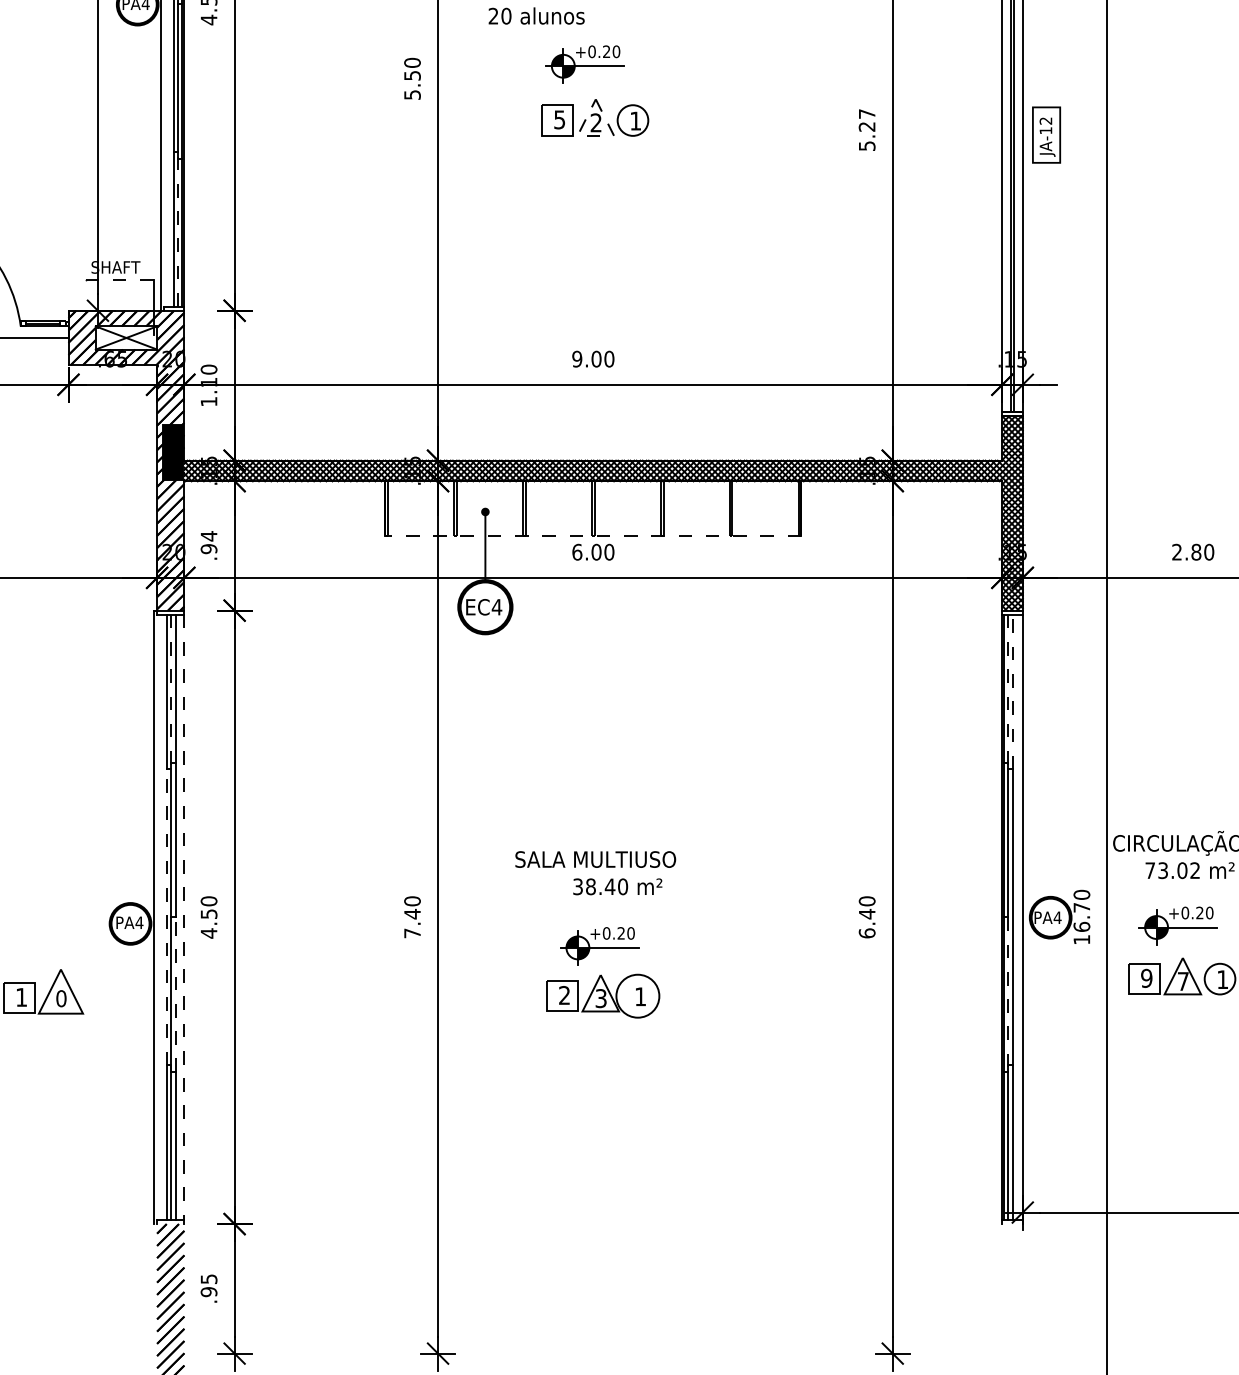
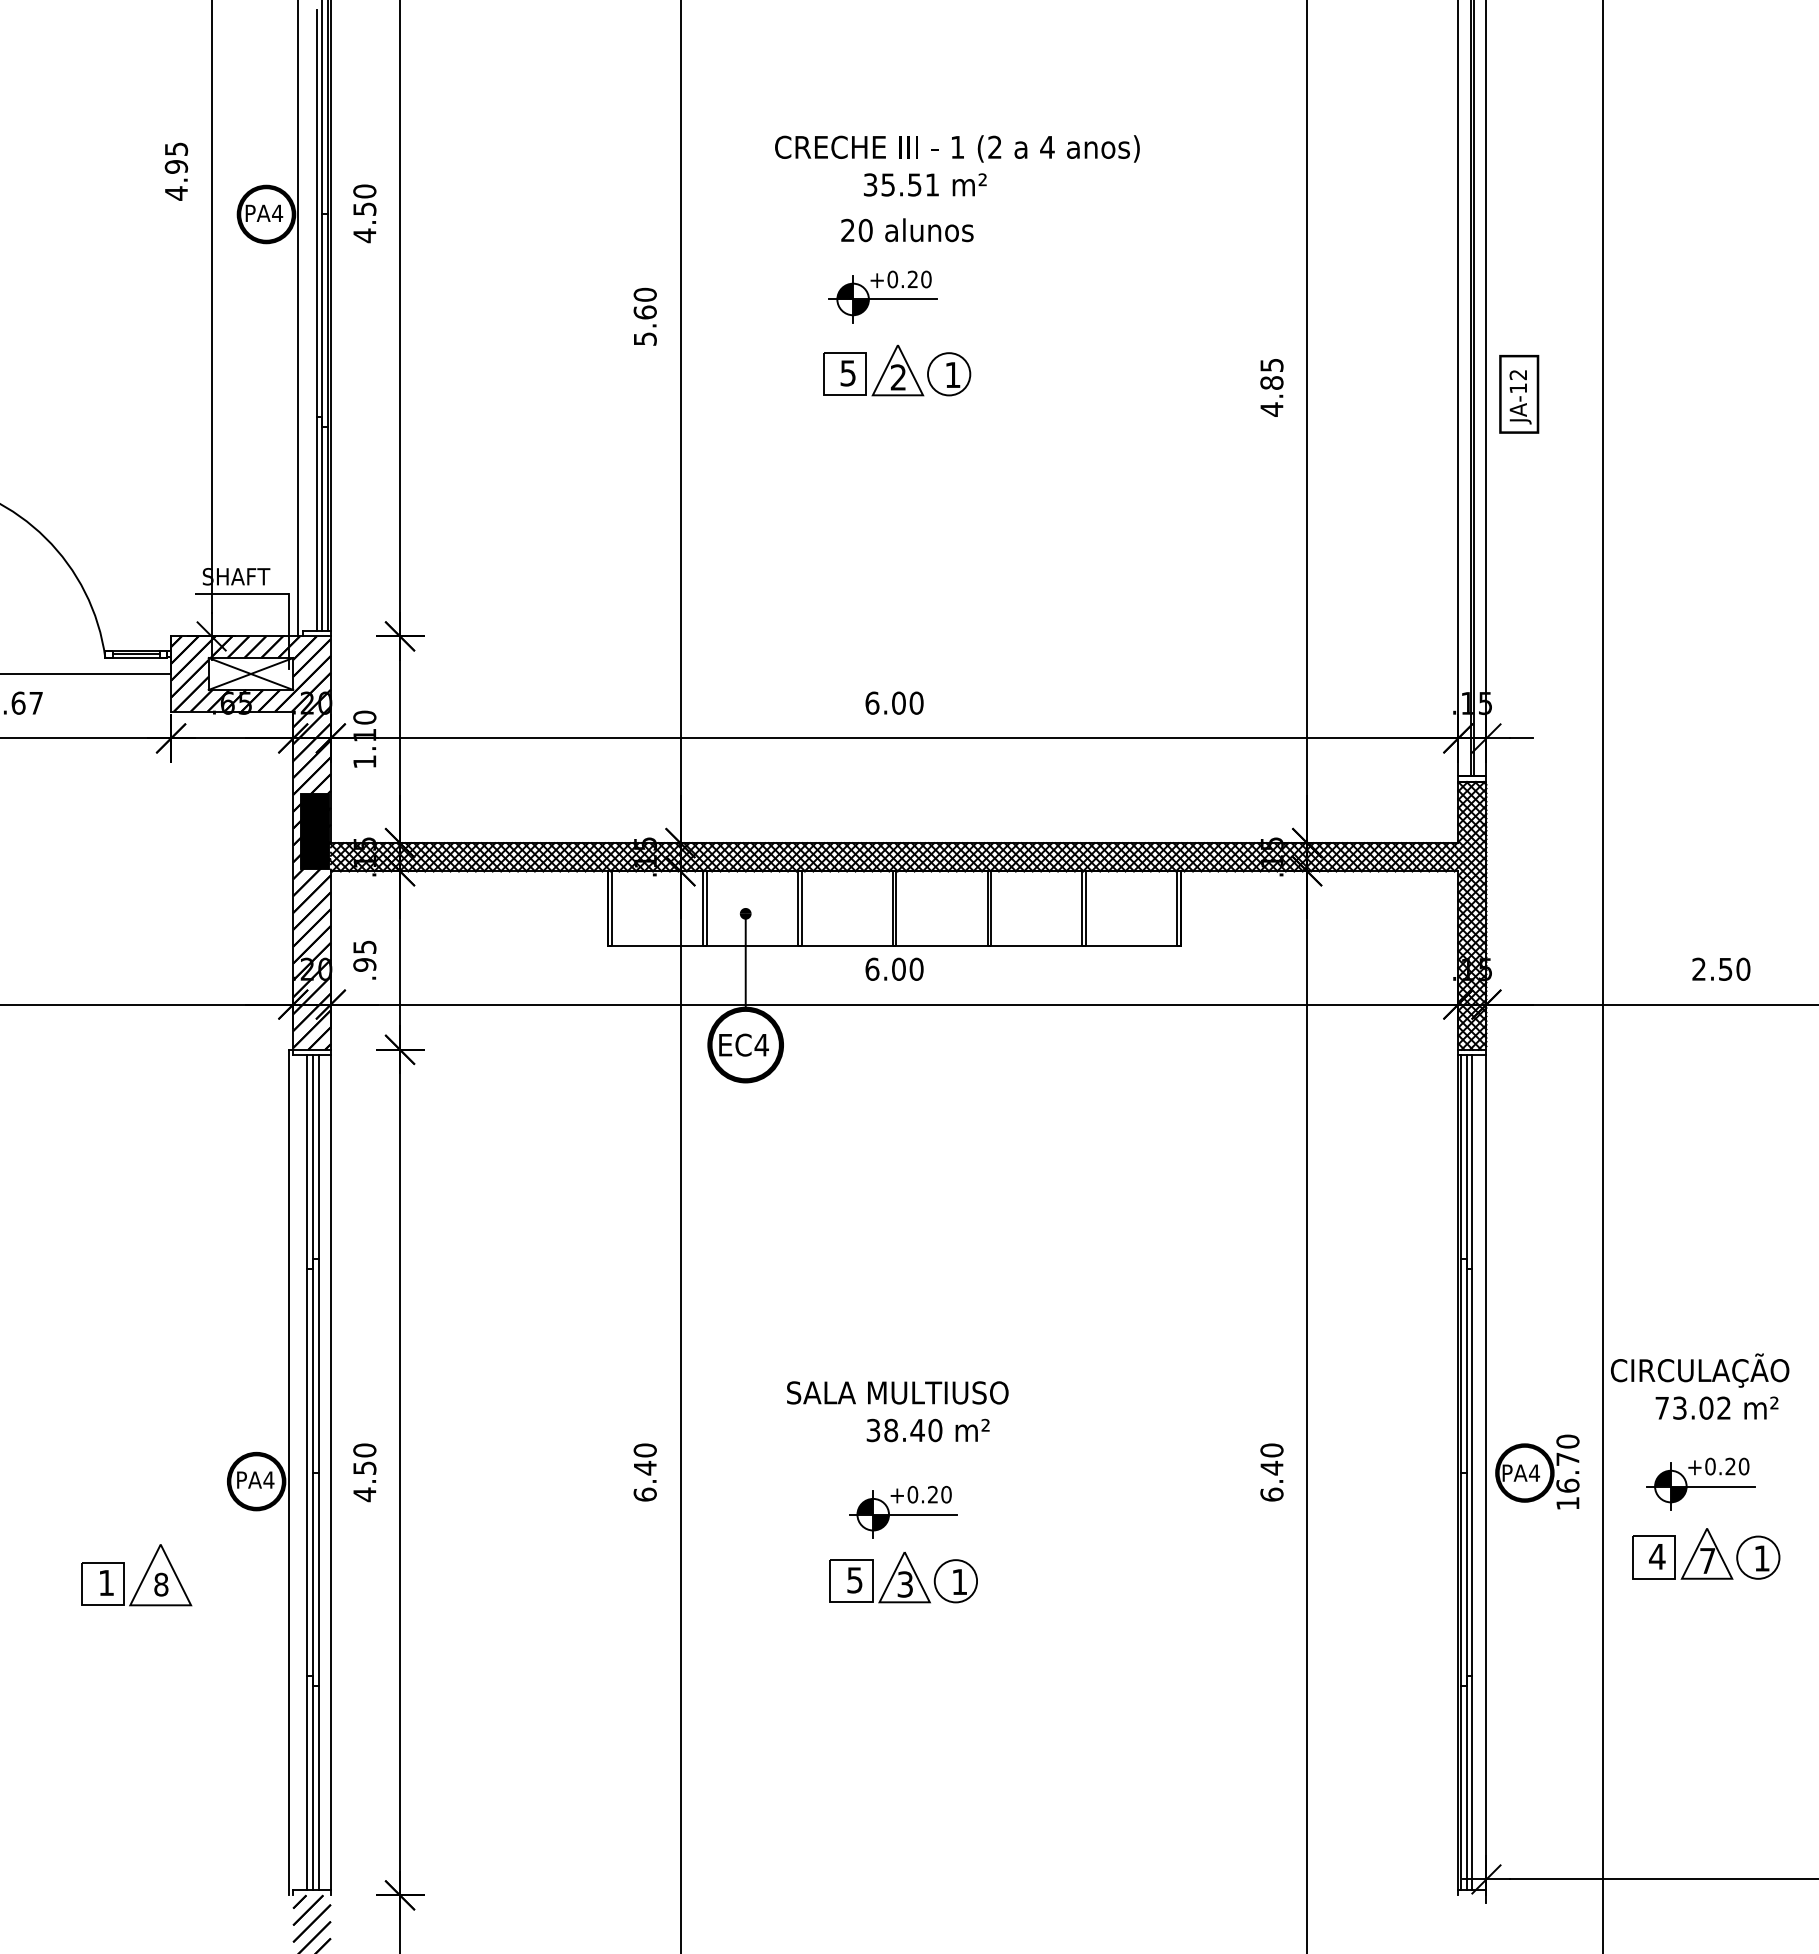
text: (536, 16) -> (907, 230), moved
text: (411, 75) -> (644, 312), 5.50 -> 5.60
text: (866, 130) -> (1271, 387), 5.27 -> 4.85
line: (595, 135) -> (897, 395), dashed -> solid
line: (178, 229) -> (322, 524), dashed -> solid
line: (119, 280) -> (241, 594), dashed -> solid
text: (577, 358) -> (872, 702), 9.00 -> 6.00
line: (593, 535) -> (894, 946), dashed -> solid
text: (208, 536) -> (364, 947), .94 -> .95
text: (1196, 551) -> (1725, 968), 2.80 -> 2.50
line: (171, 692) -> (313, 1162), dashed -> solid
line: (1008, 692) -> (1466, 1162), dashed -> solid
line: (1012, 692) -> (1472, 1162), dashed -> solid
line: (167, 917) -> (307, 1472), dashed -> solid
line: (184, 918) -> (330, 1473), dashed -> solid
text: (411, 933) -> (644, 1494), 7.40 -> 6.40
text: (1146, 978) -> (1657, 1556), 9 -> 4
line: (175, 994) -> (318, 1579), dashed -> solid
line: (1008, 994) -> (1466, 1579), dashed -> solid
text: (564, 995) -> (854, 1580), 2 -> 5
circle: (637, 996) -> (955, 1581), size x0.71
text: (61, 998) -> (161, 1584), 0 -> 8

